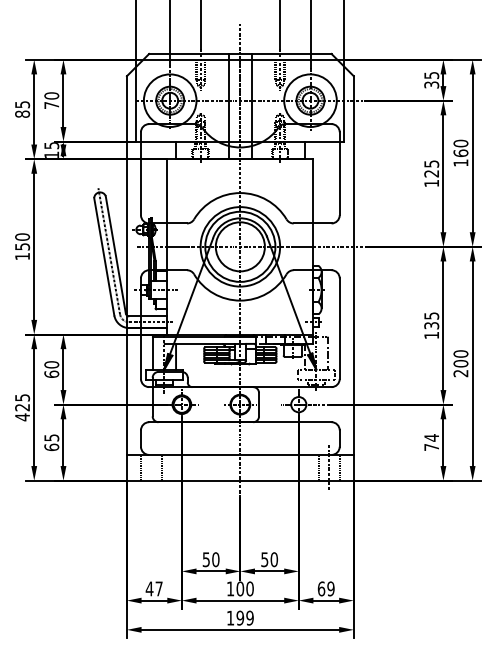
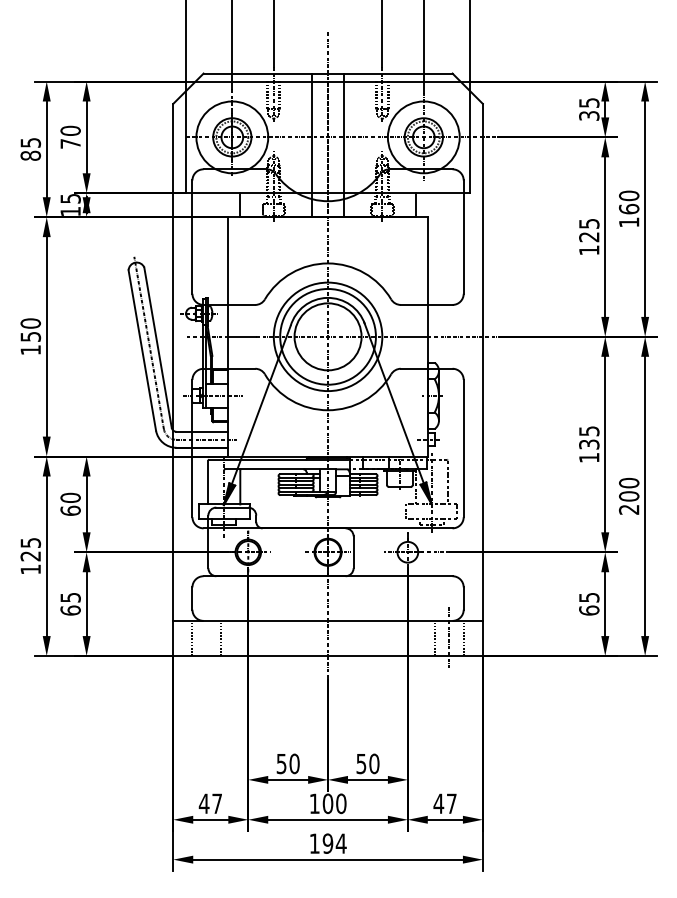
text: (22, 417) -> (30, 569), 425 -> 125
text: (431, 442) -> (589, 603), 74 -> 65
text: (325, 588) -> (444, 803), 69 -> 47
text: (249, 618) -> (340, 843), 199 -> 194

